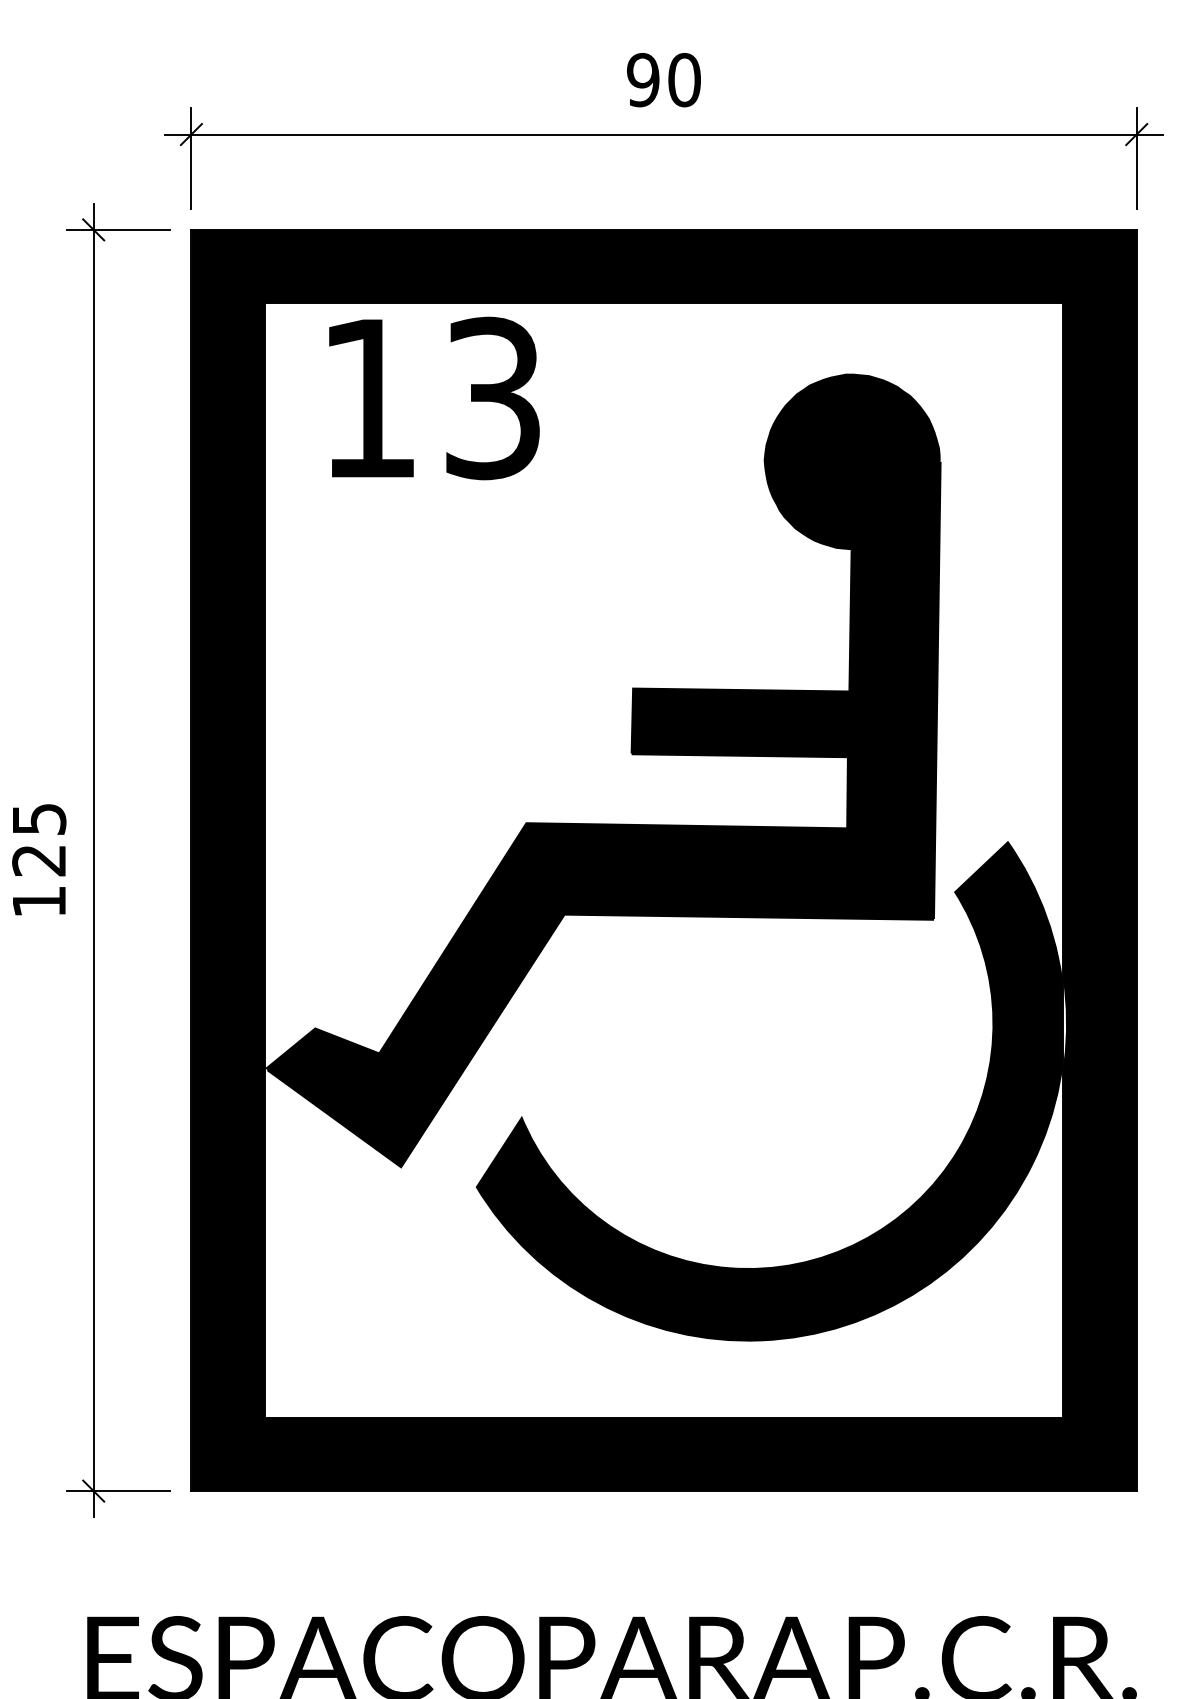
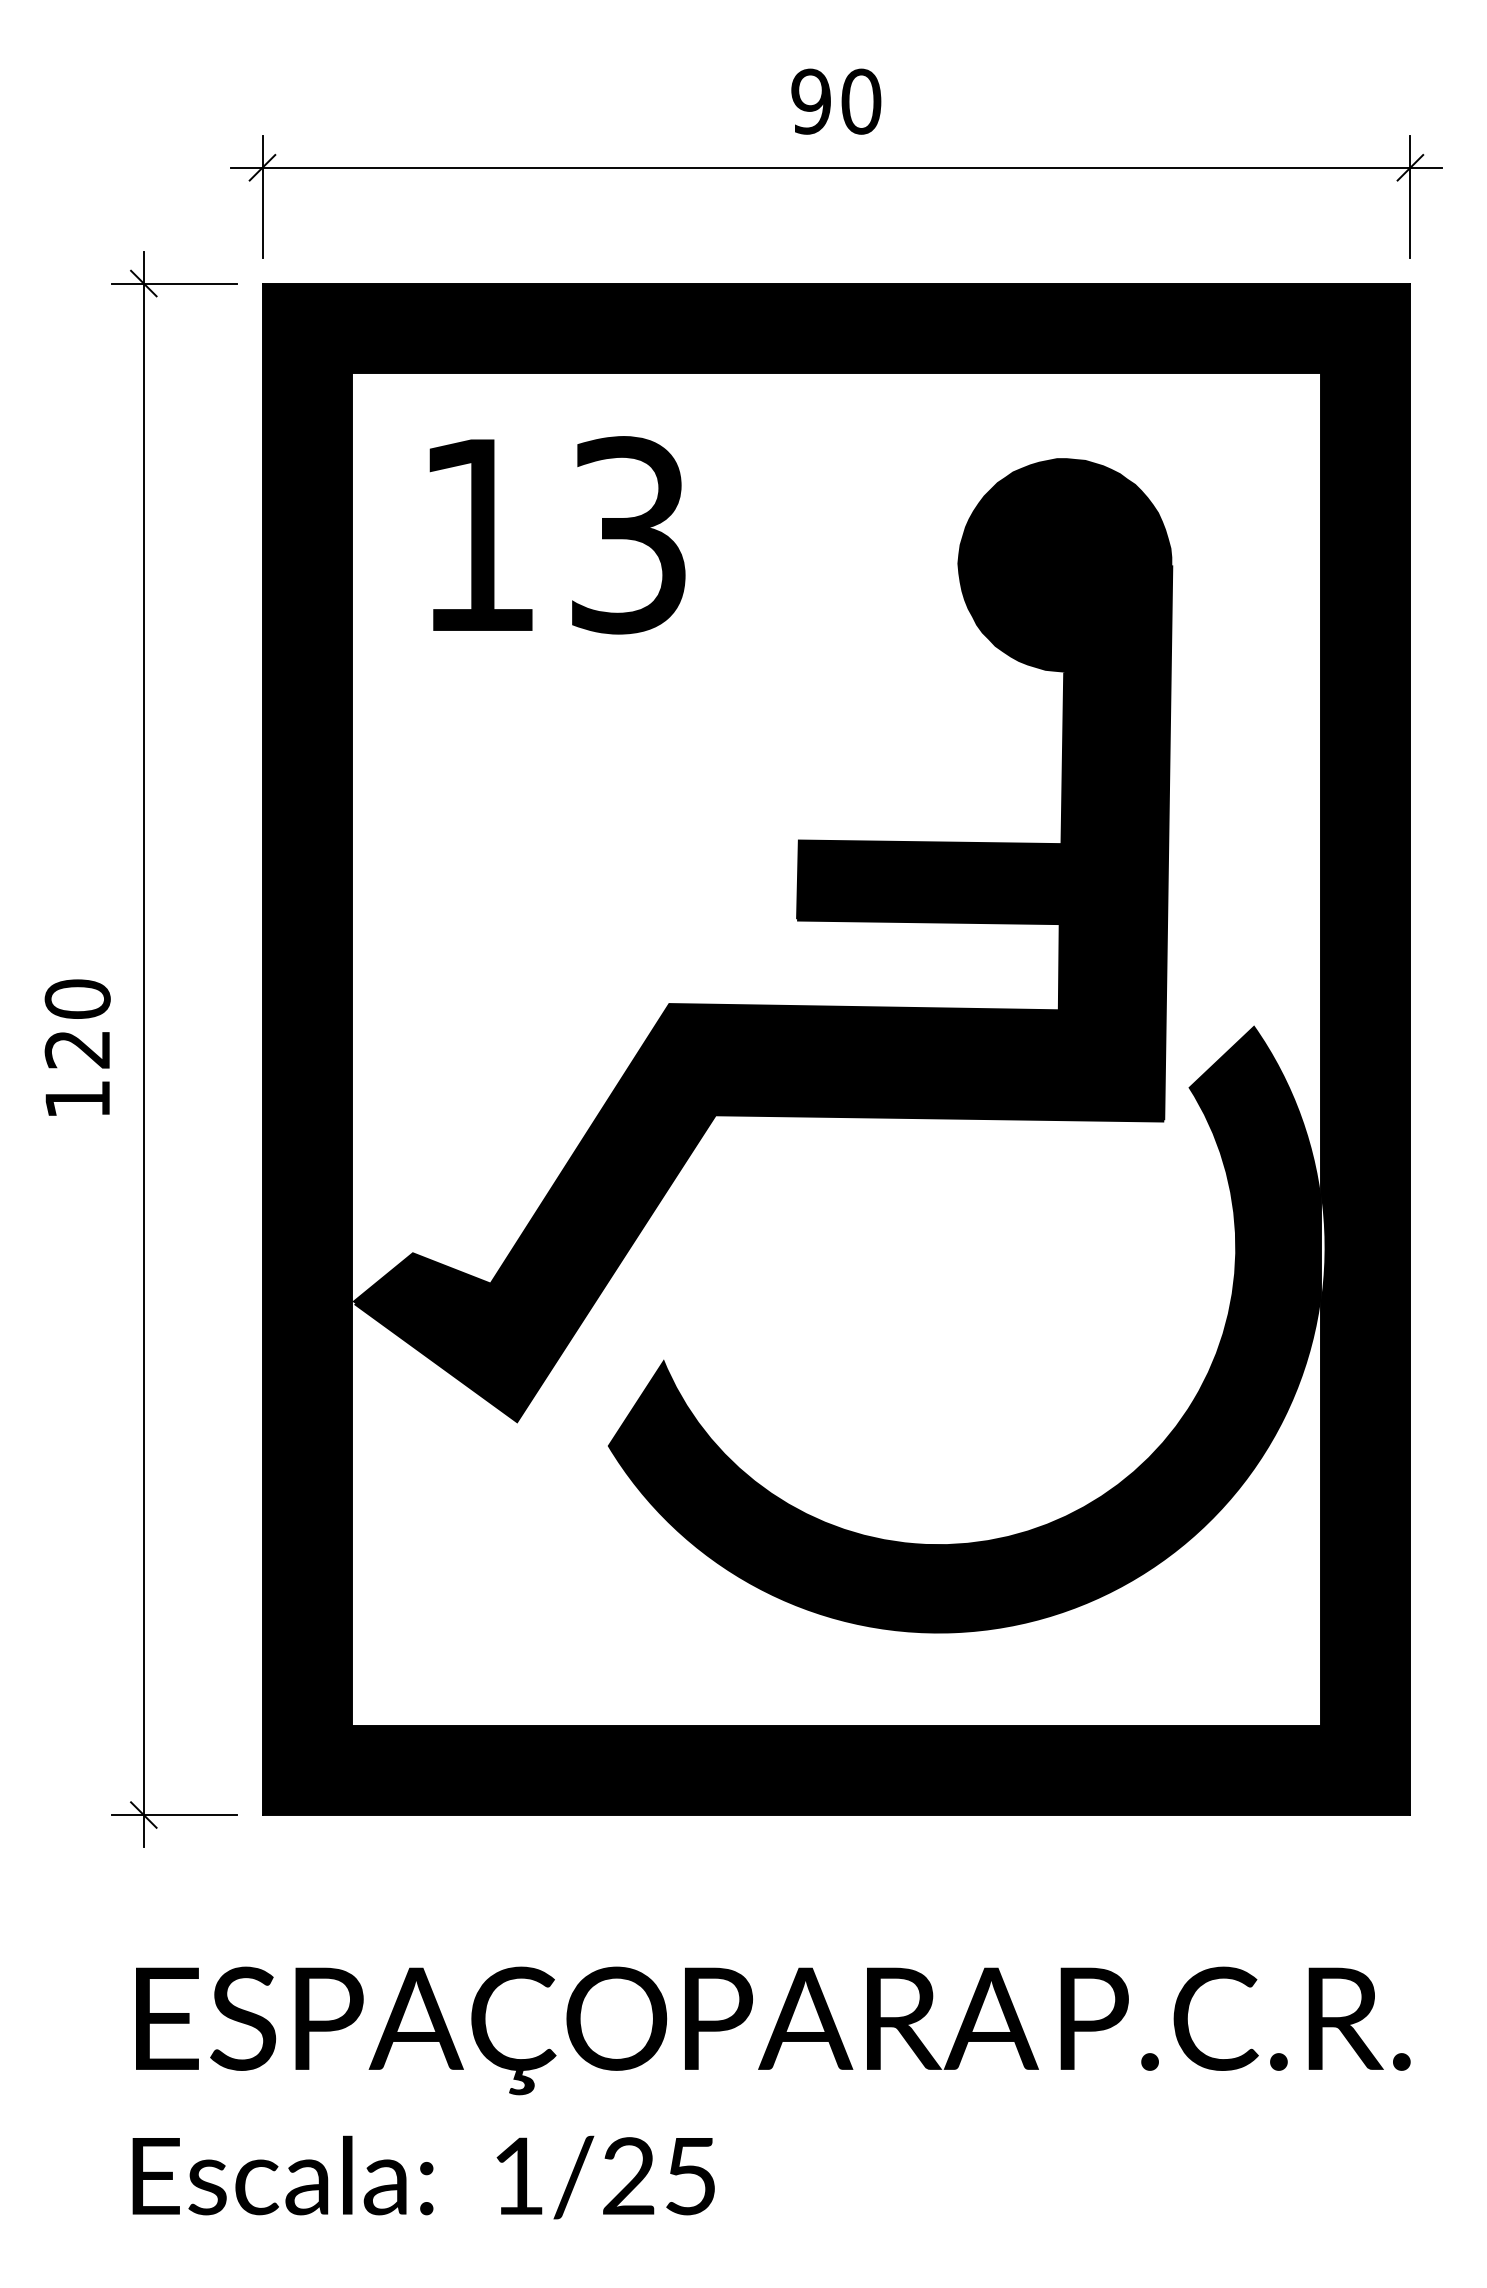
text: (434, 398) -> (557, 535), moved
text: (39, 818) -> (77, 998), 125 -> 120

